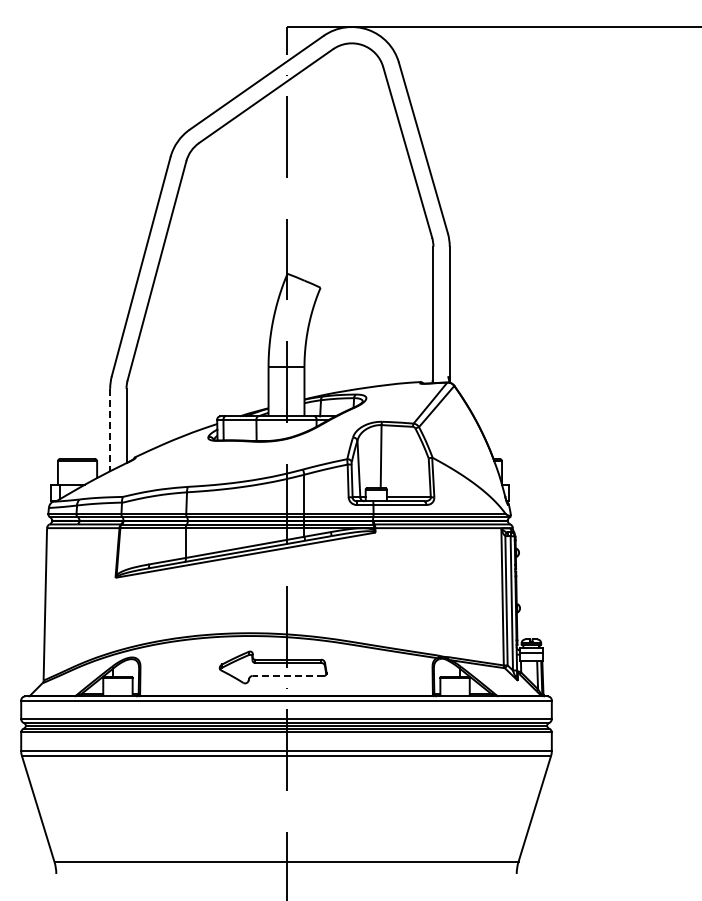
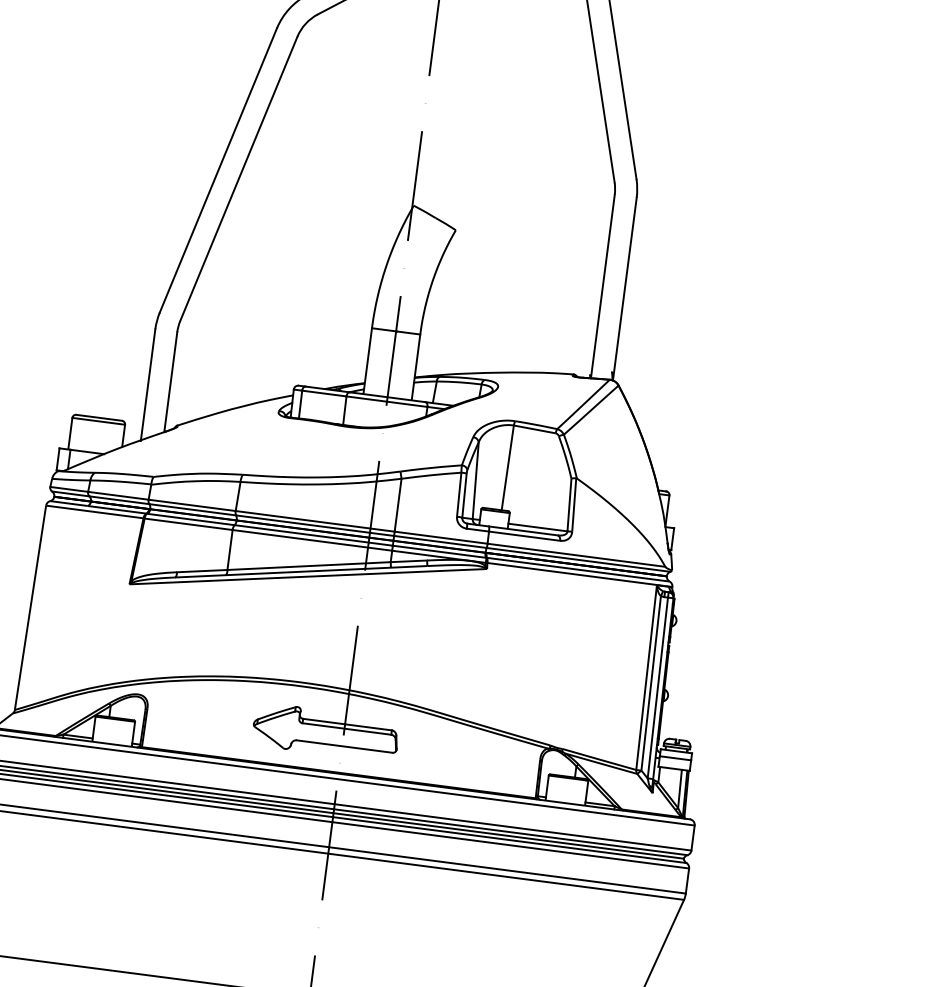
line: (110, 430) -> (148, 385), dashed -> solid
line: (288, 676) -> (344, 747), dashed -> solid

